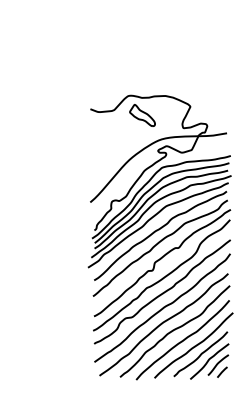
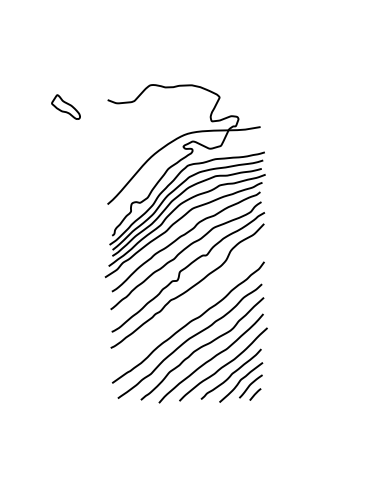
part: (142, 114) -> (65, 106), moved
curve: (162, 292) -> (188, 305), removed

